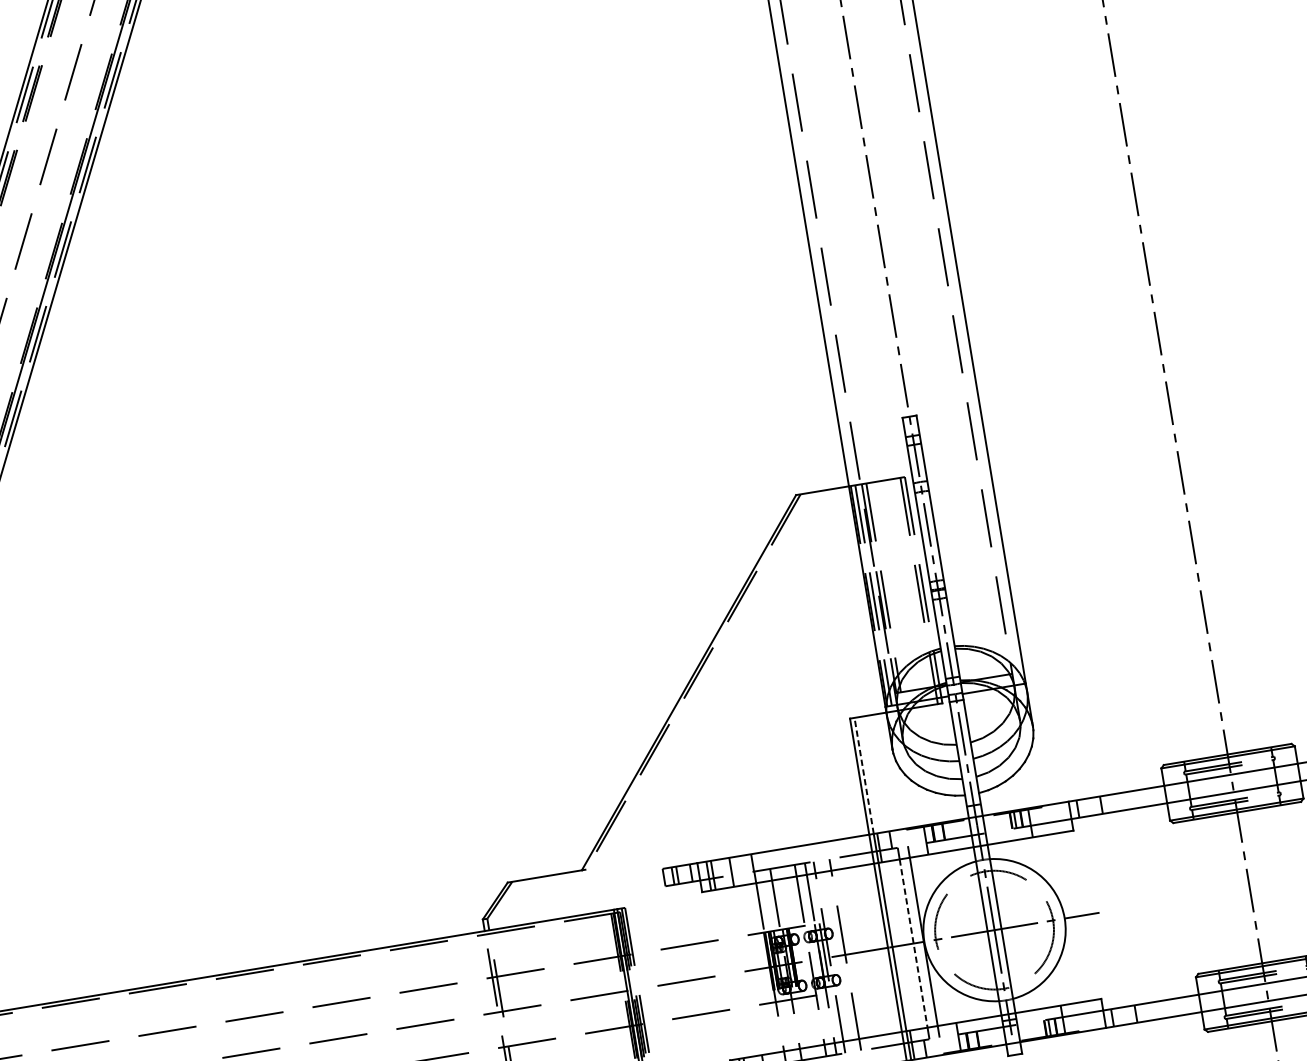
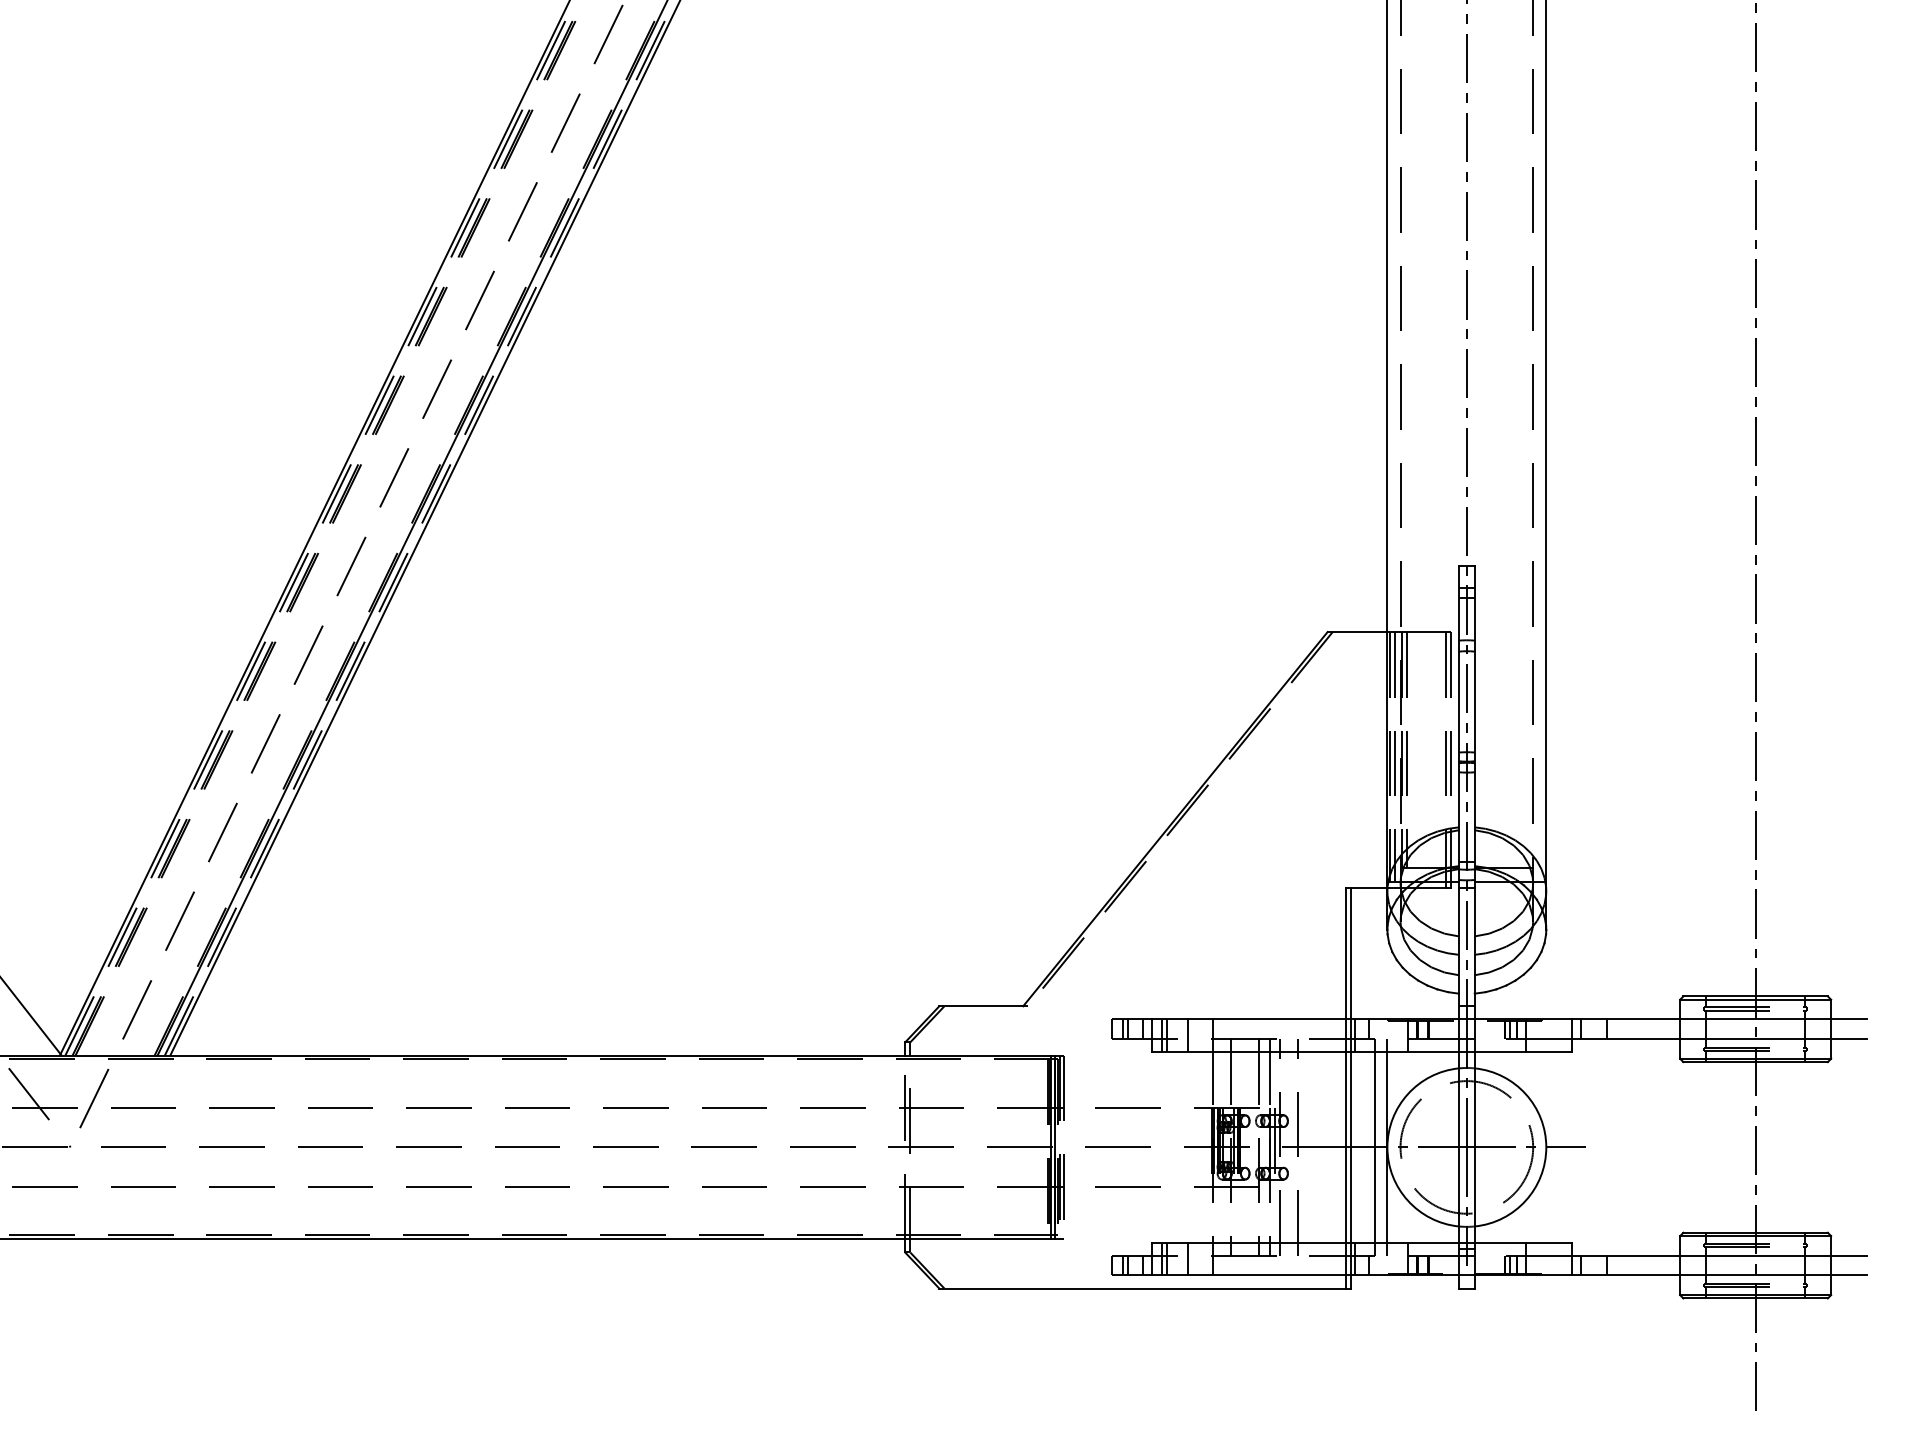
line: (864, 775) -> (1351, 953), dashed -> solid
line: (913, 943) -> (1375, 1147), dashed -> solid

